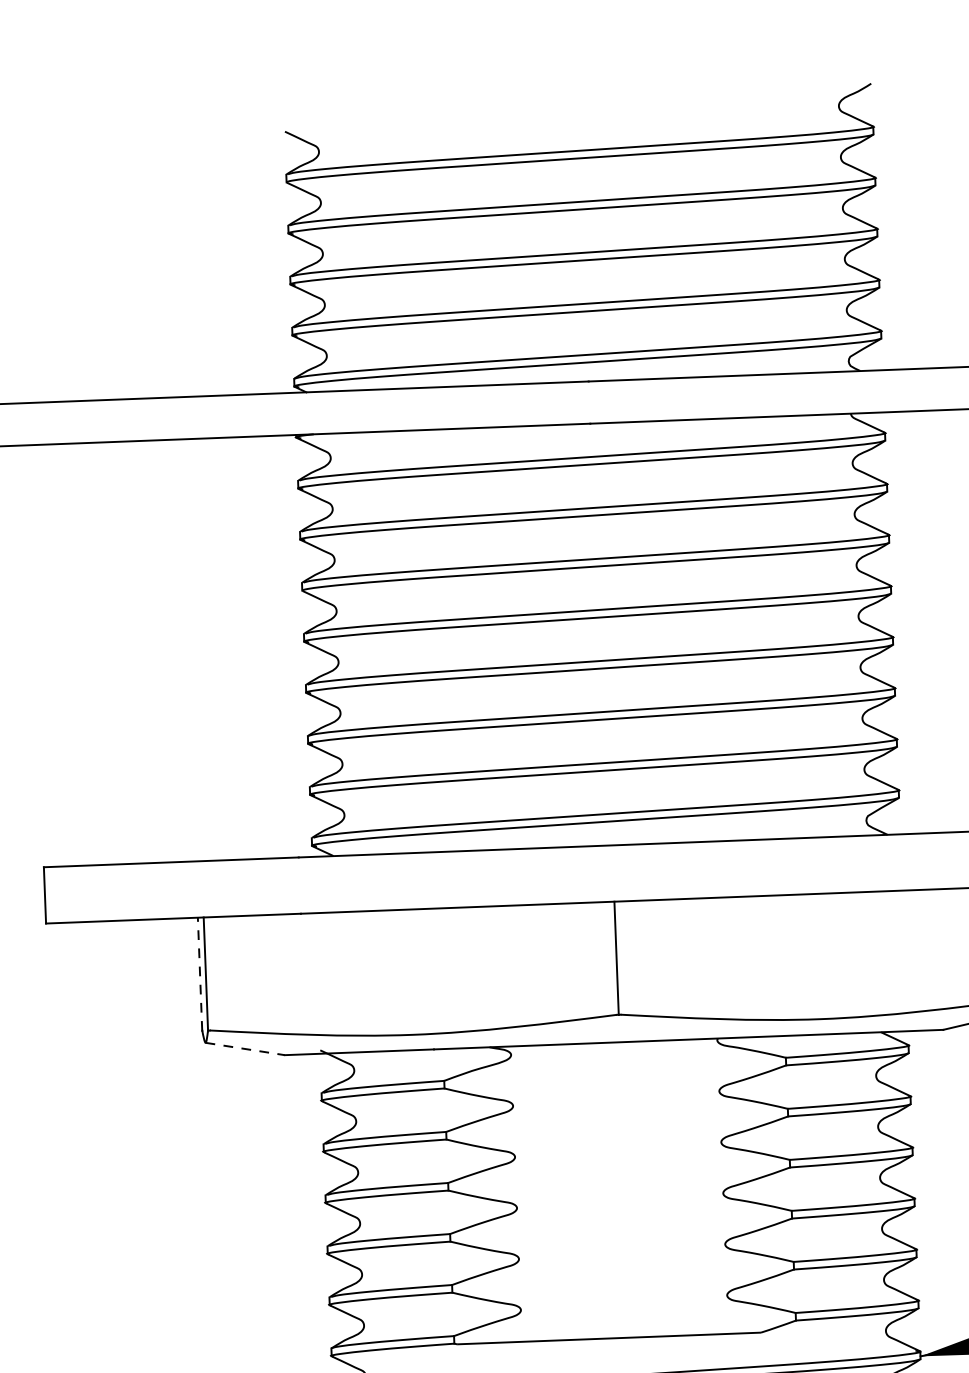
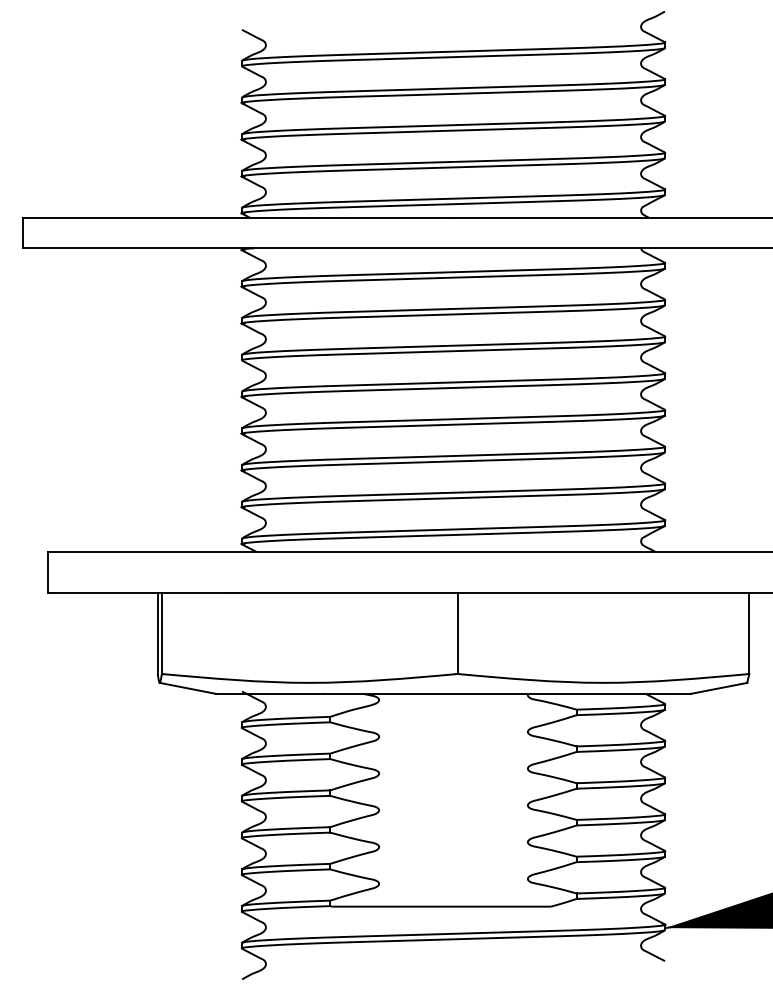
line: (199, 974) -> (157, 633), dashed -> solid
line: (245, 1049) -> (188, 688), dashed -> solid

